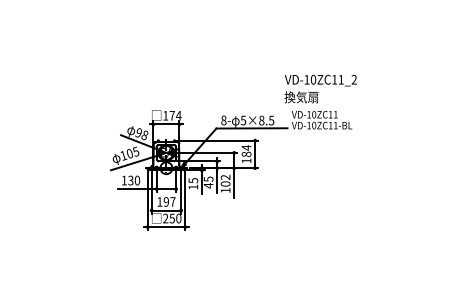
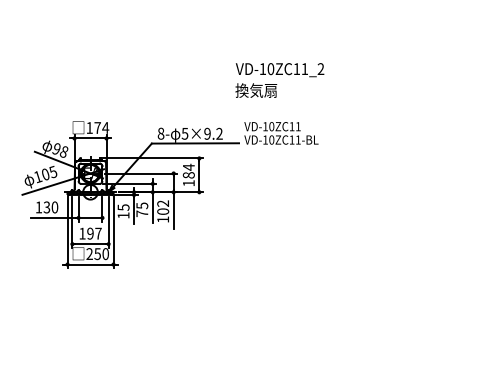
text: (320, 88) -> (279, 79), moved
text: (266, 120) -> (213, 133), 5×8.5 -> 5×9.2
text: (208, 185) -> (142, 213), 45 -> 75

